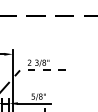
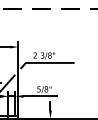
line: (39, 69) -> (45, 62), dashed -> solid

